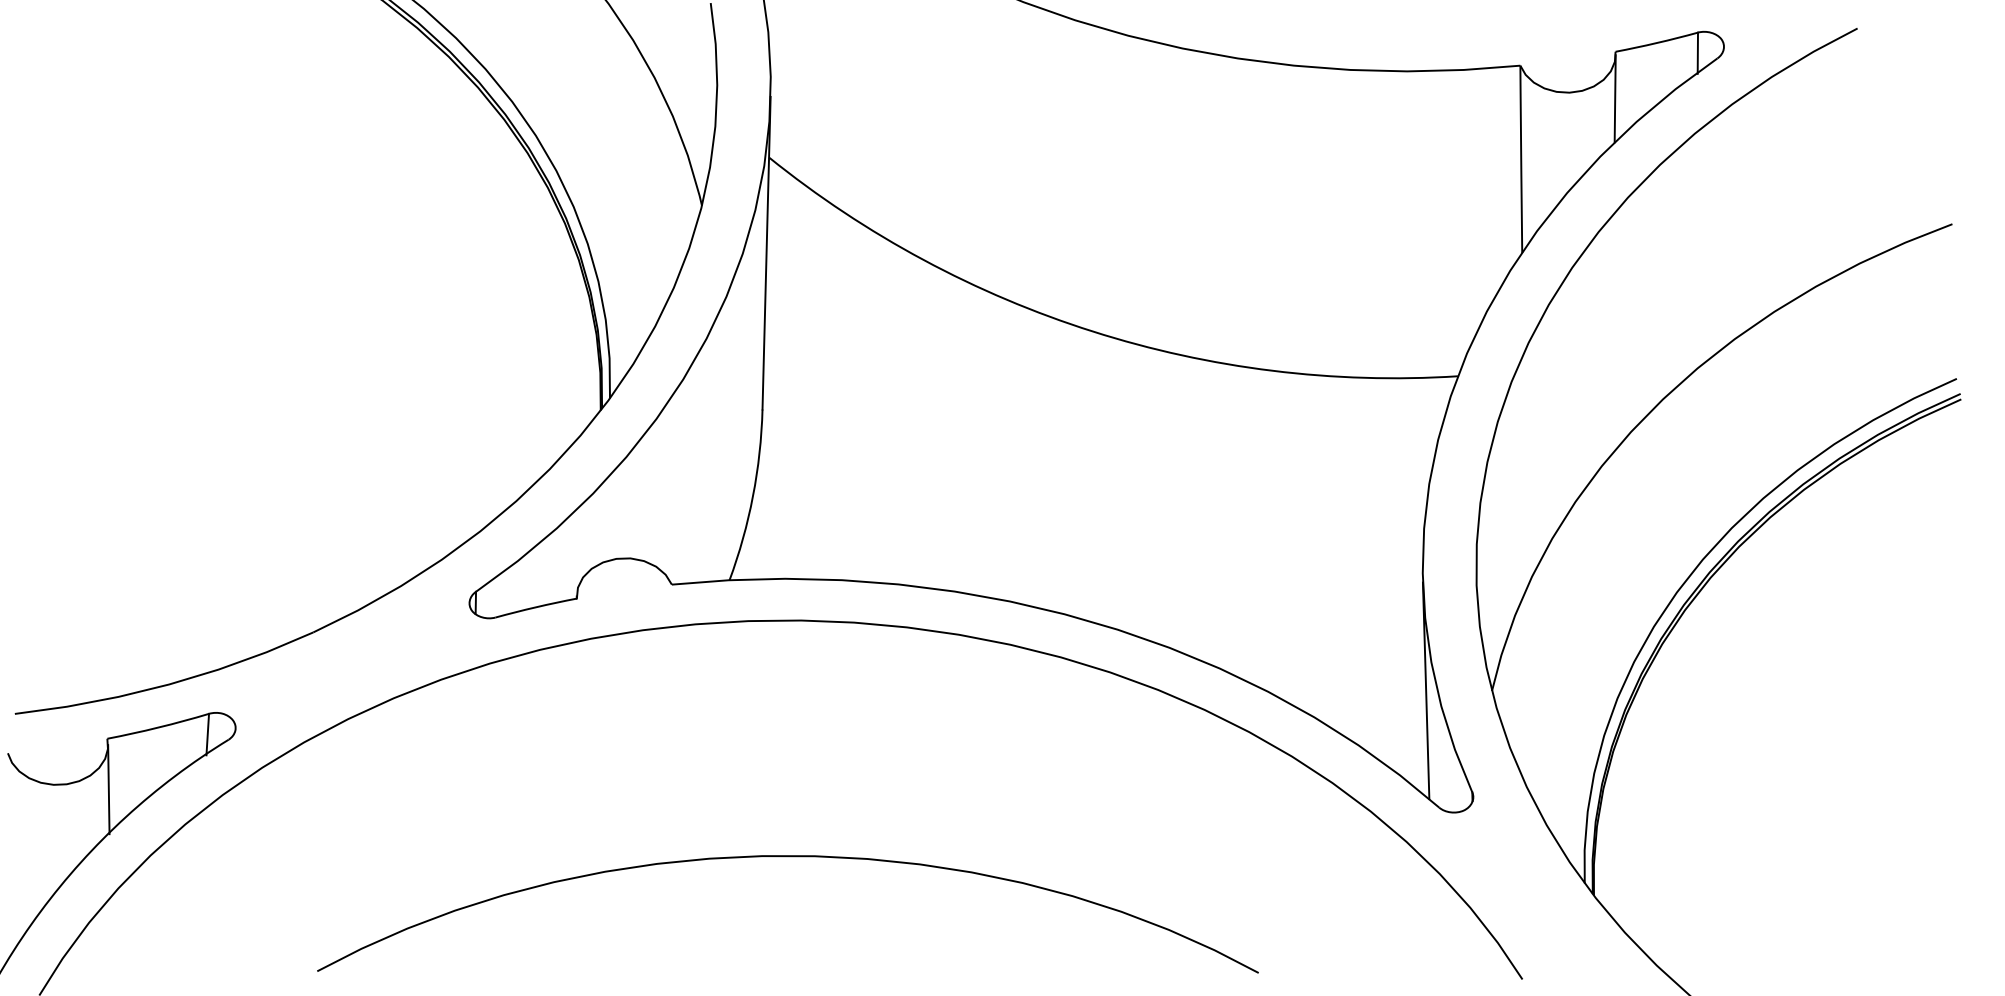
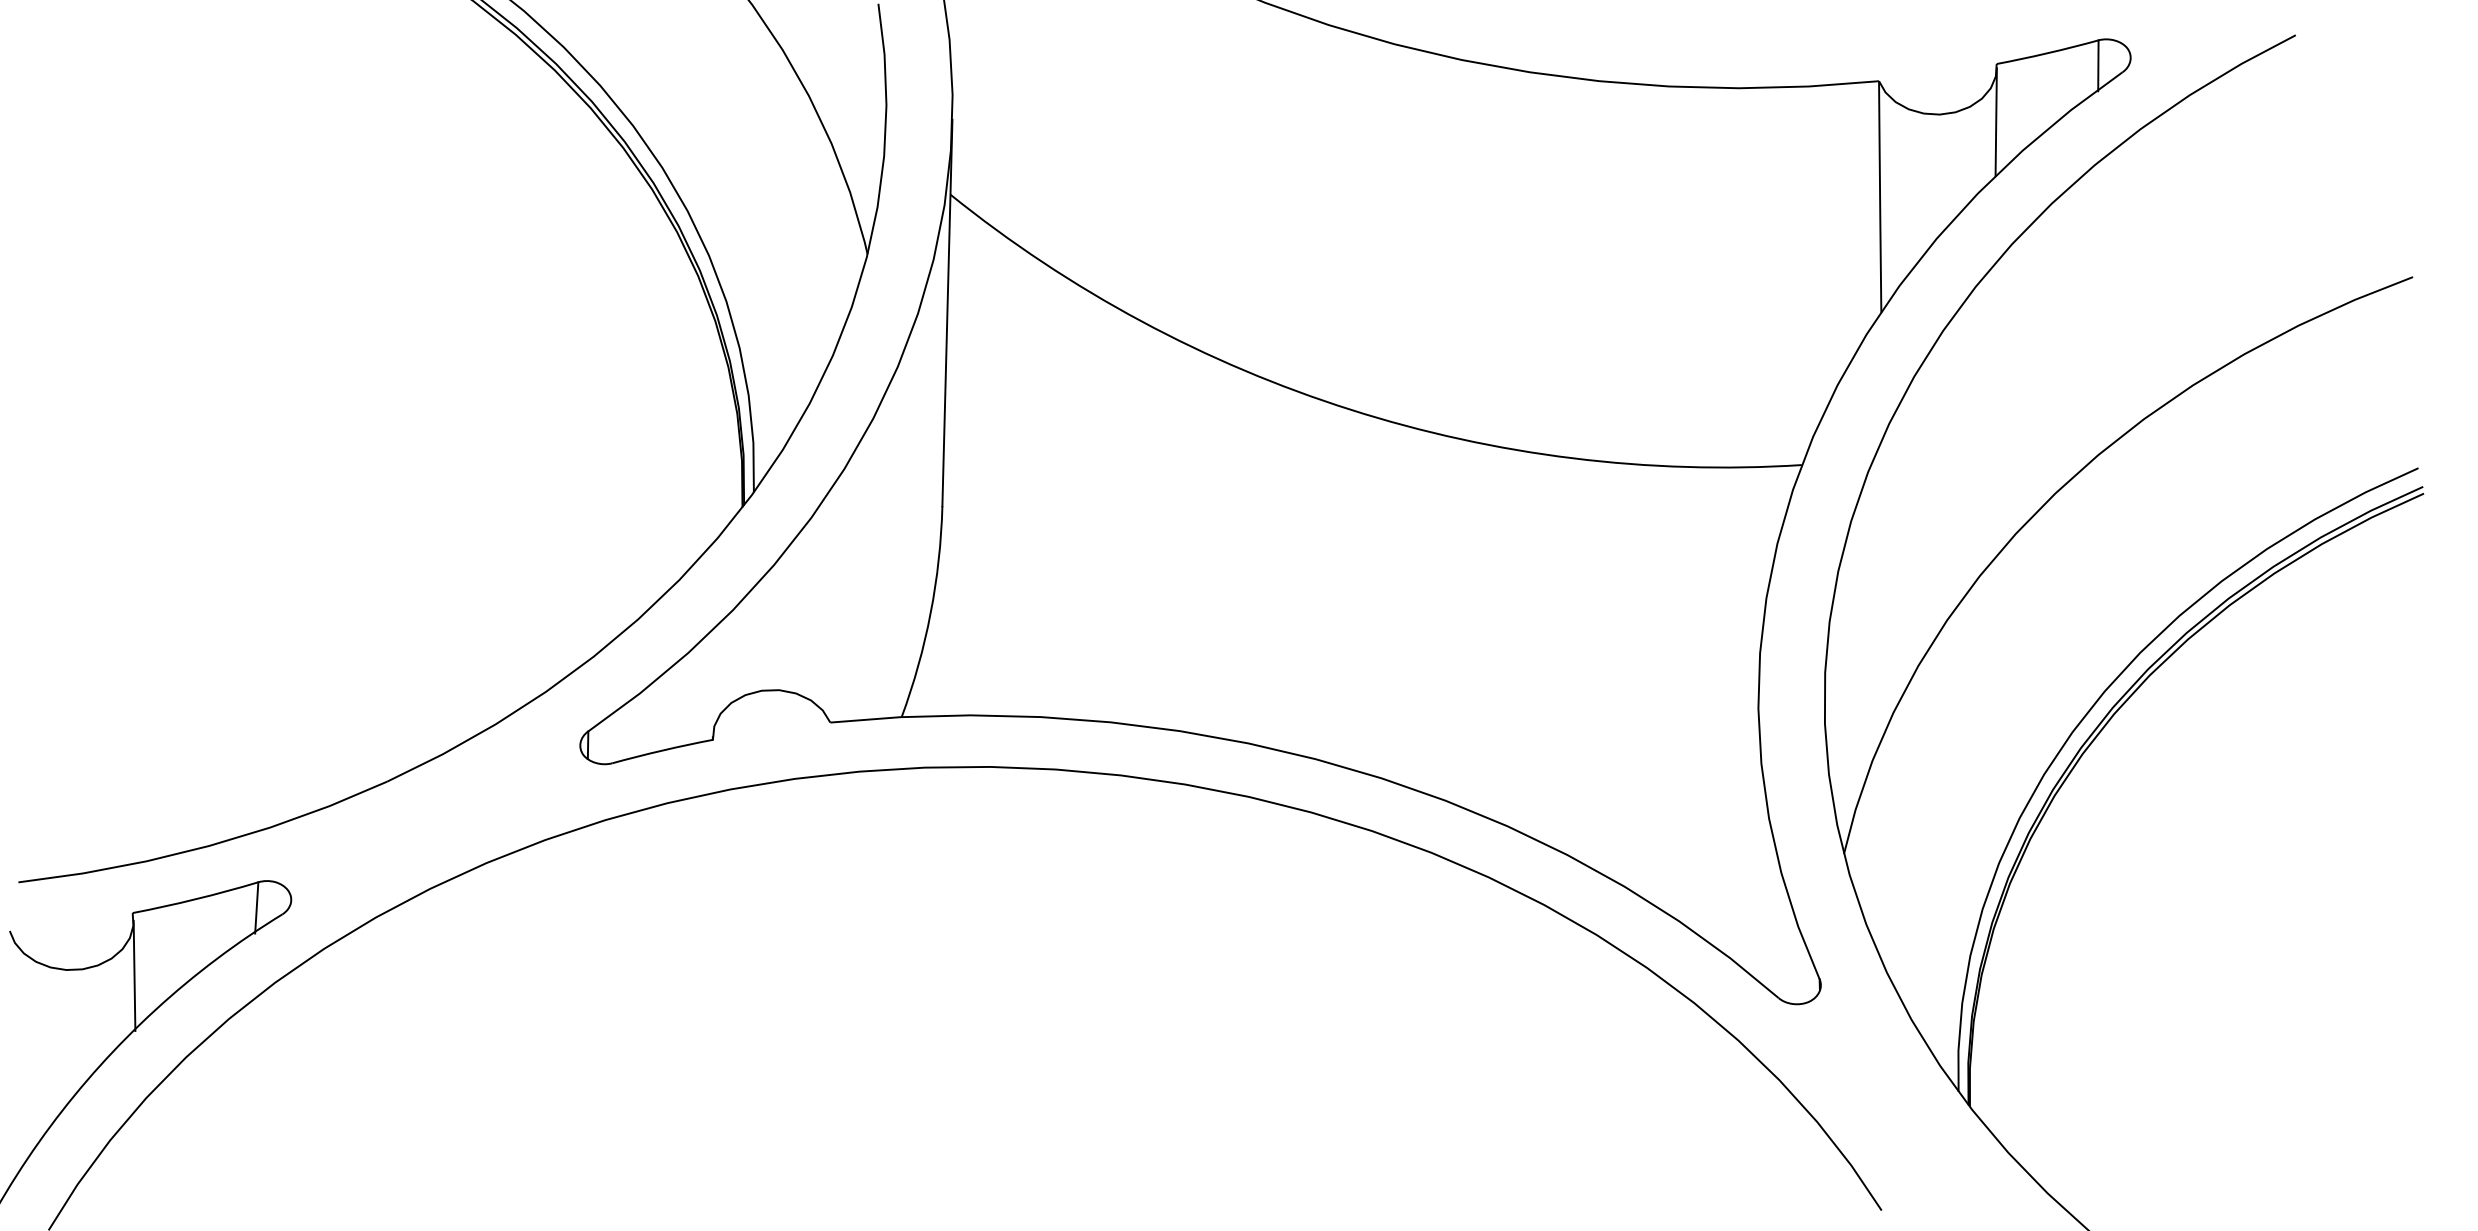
line: (1425, 690) -> (1761, 853), removed
curve: (787, 857) -> (973, 1059), removed

